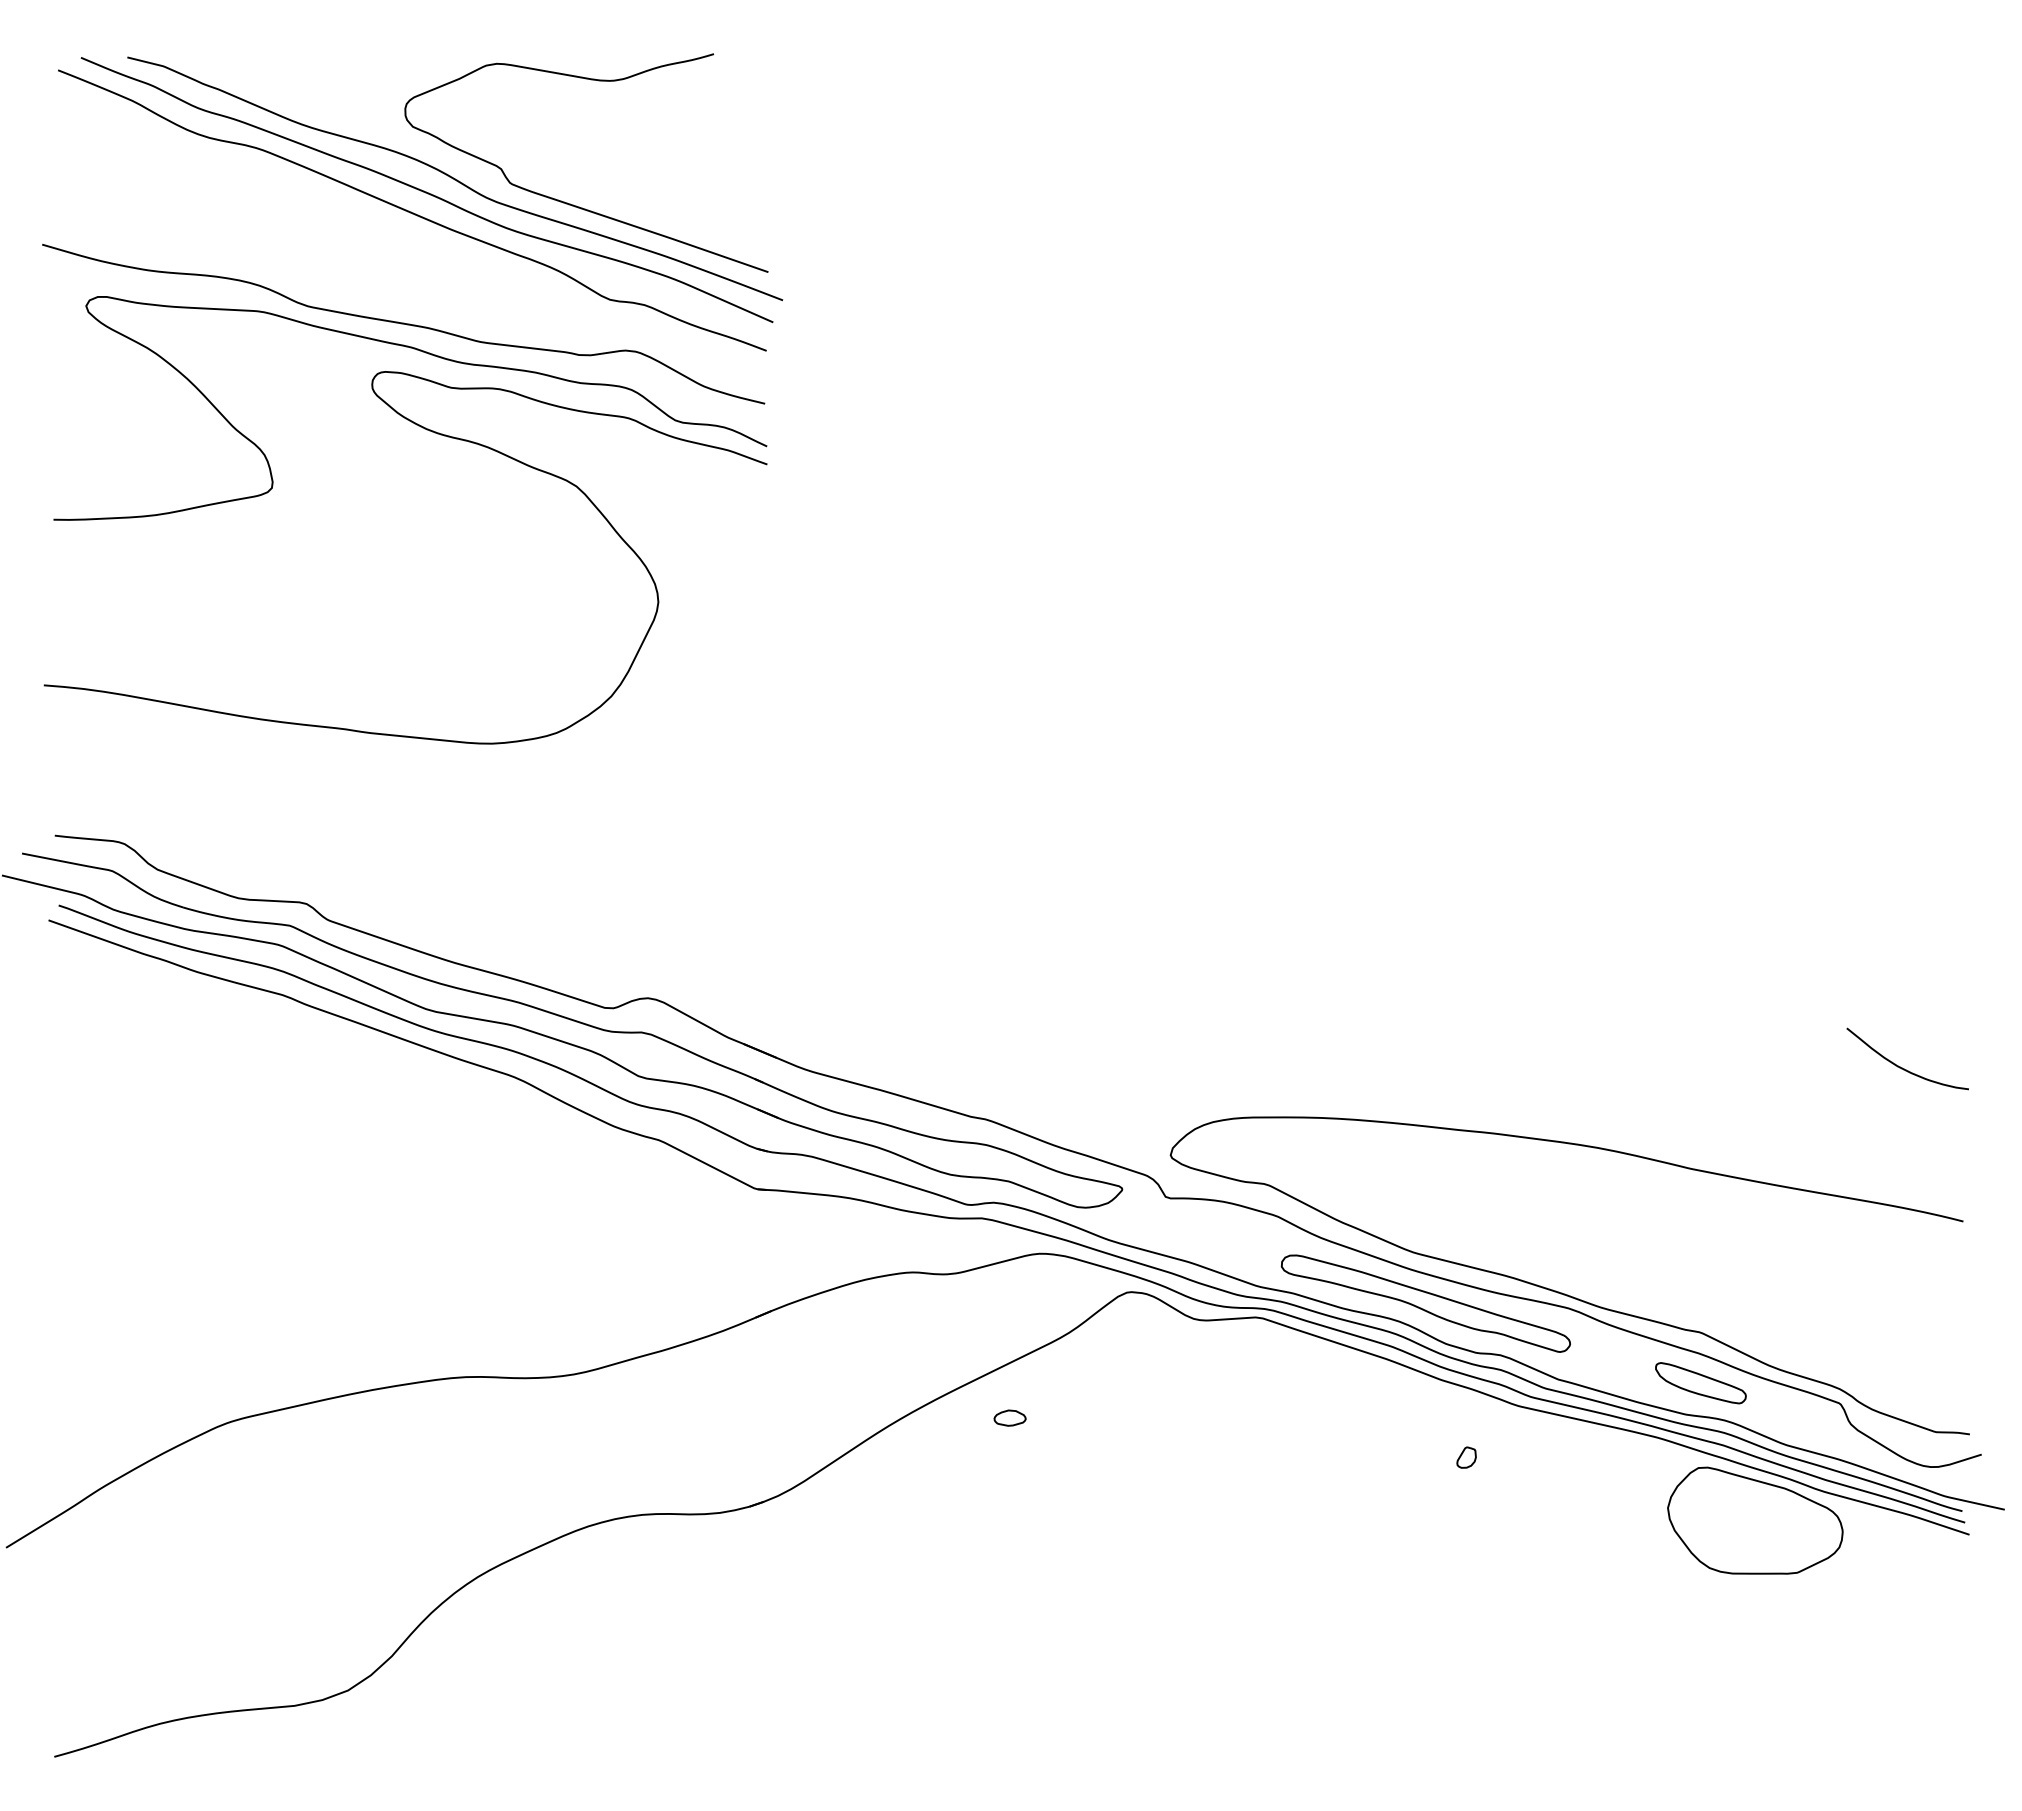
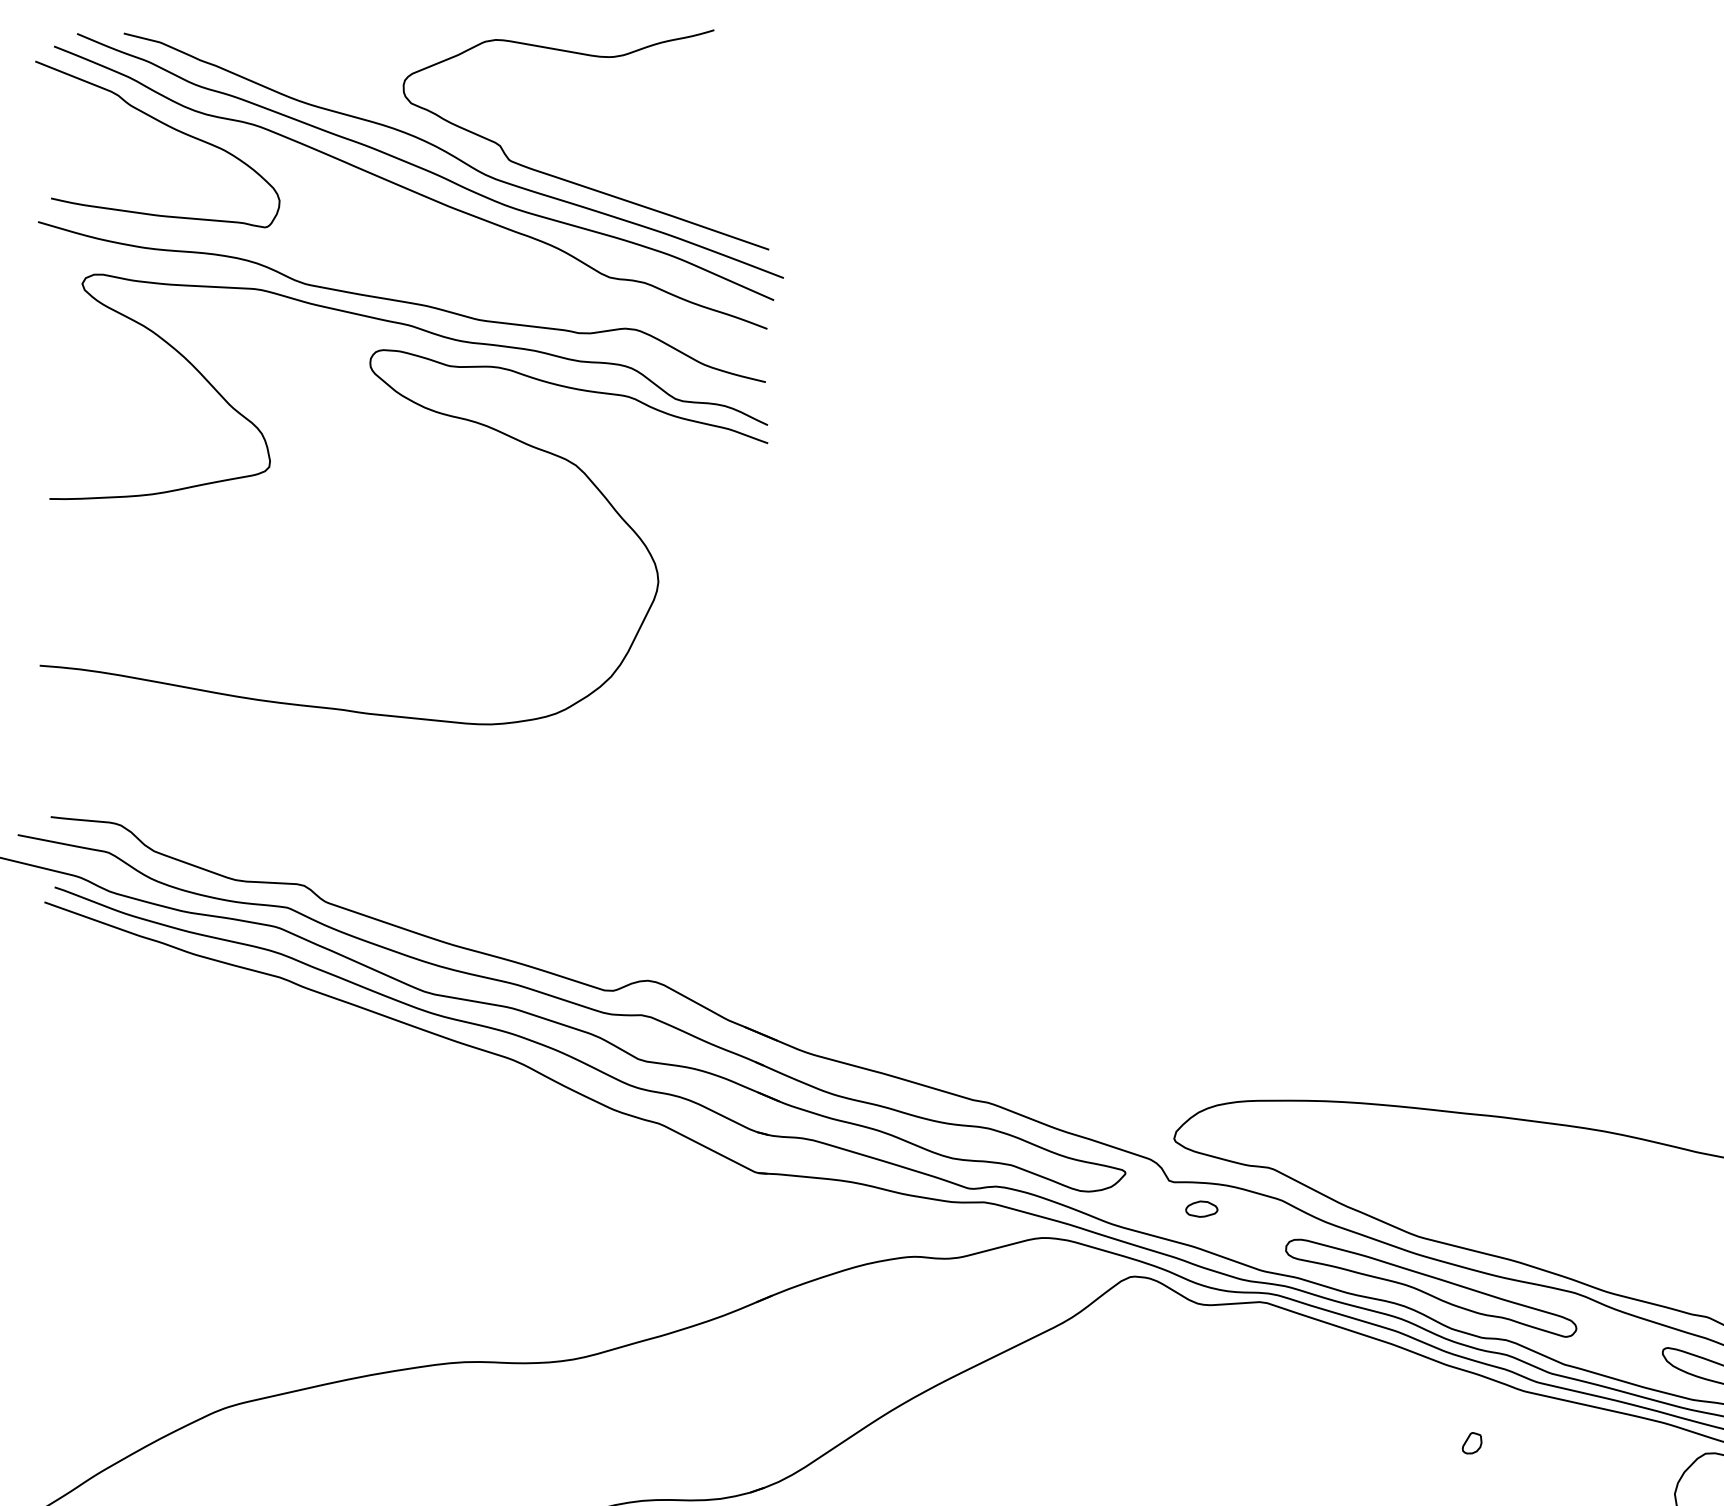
curve: (169, 149) -> (166, 126), added
part: (1009, 1417) -> (1201, 1208), moved

